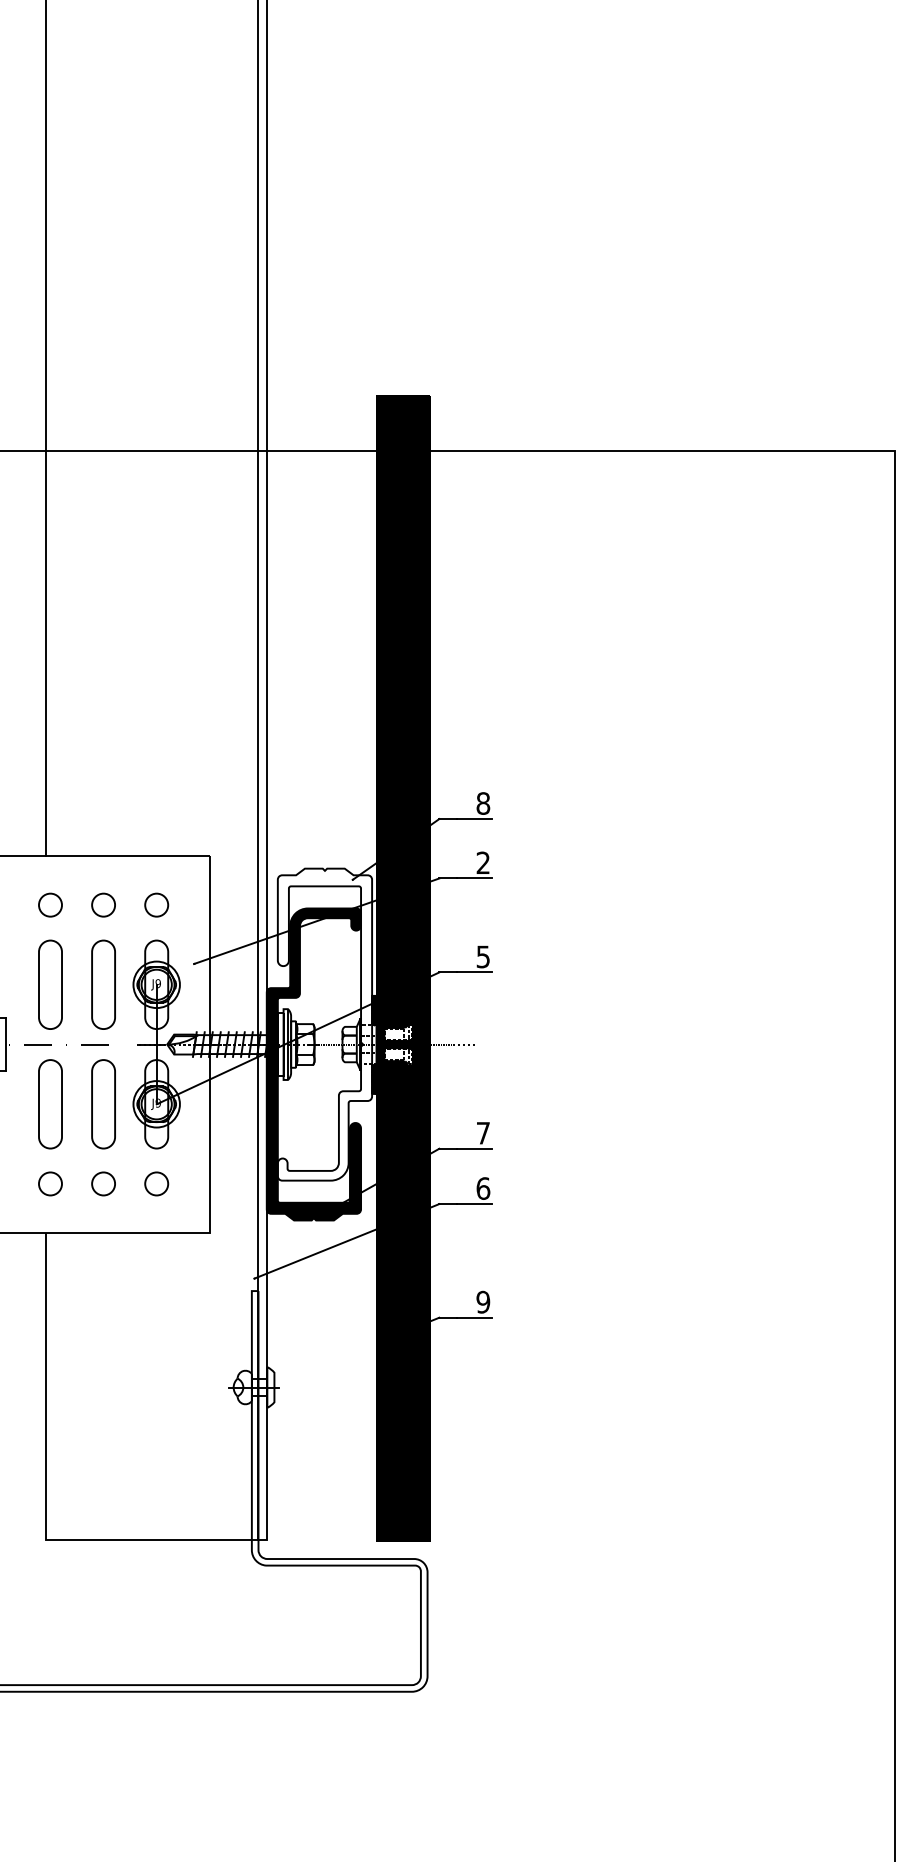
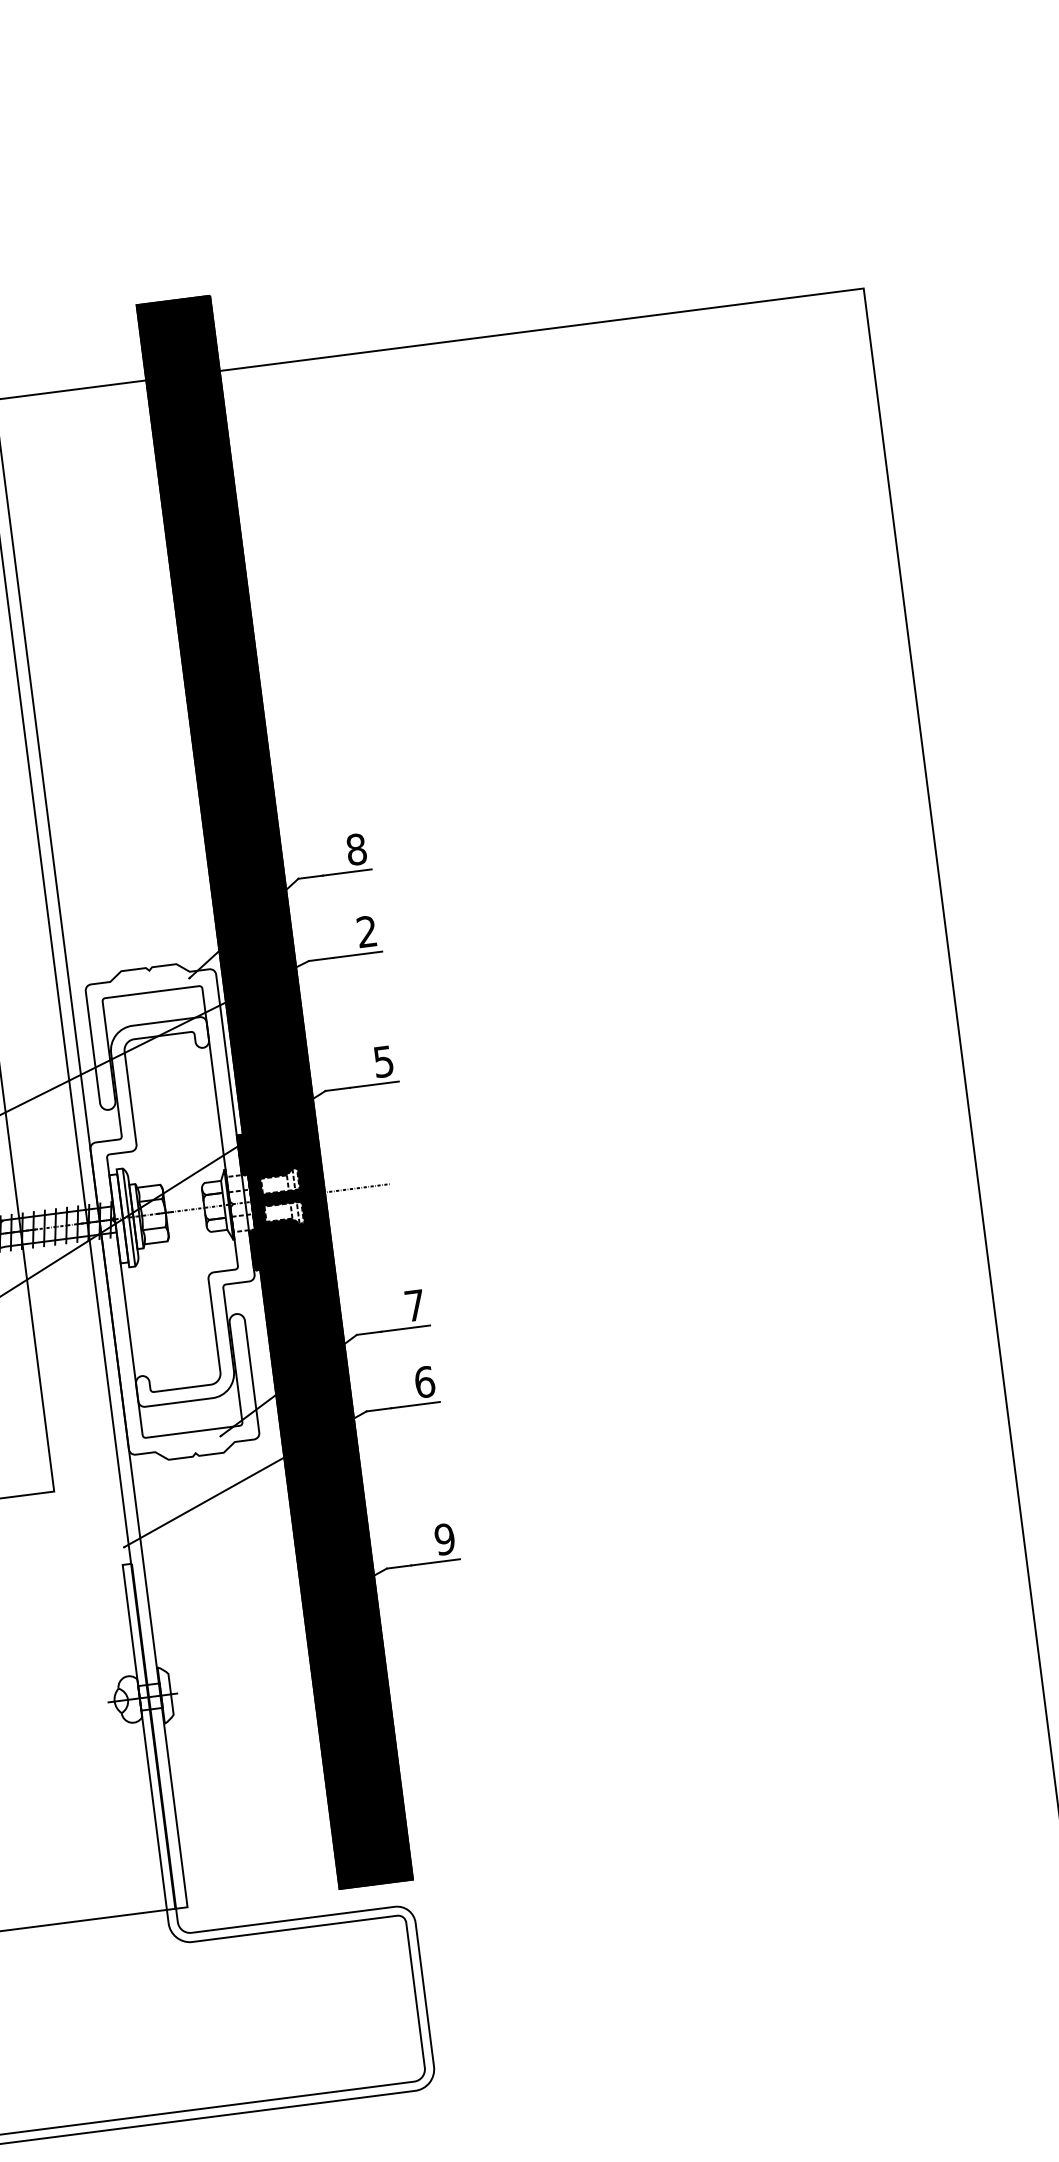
fill: (313, 1064) -> (167, 1240), removed

